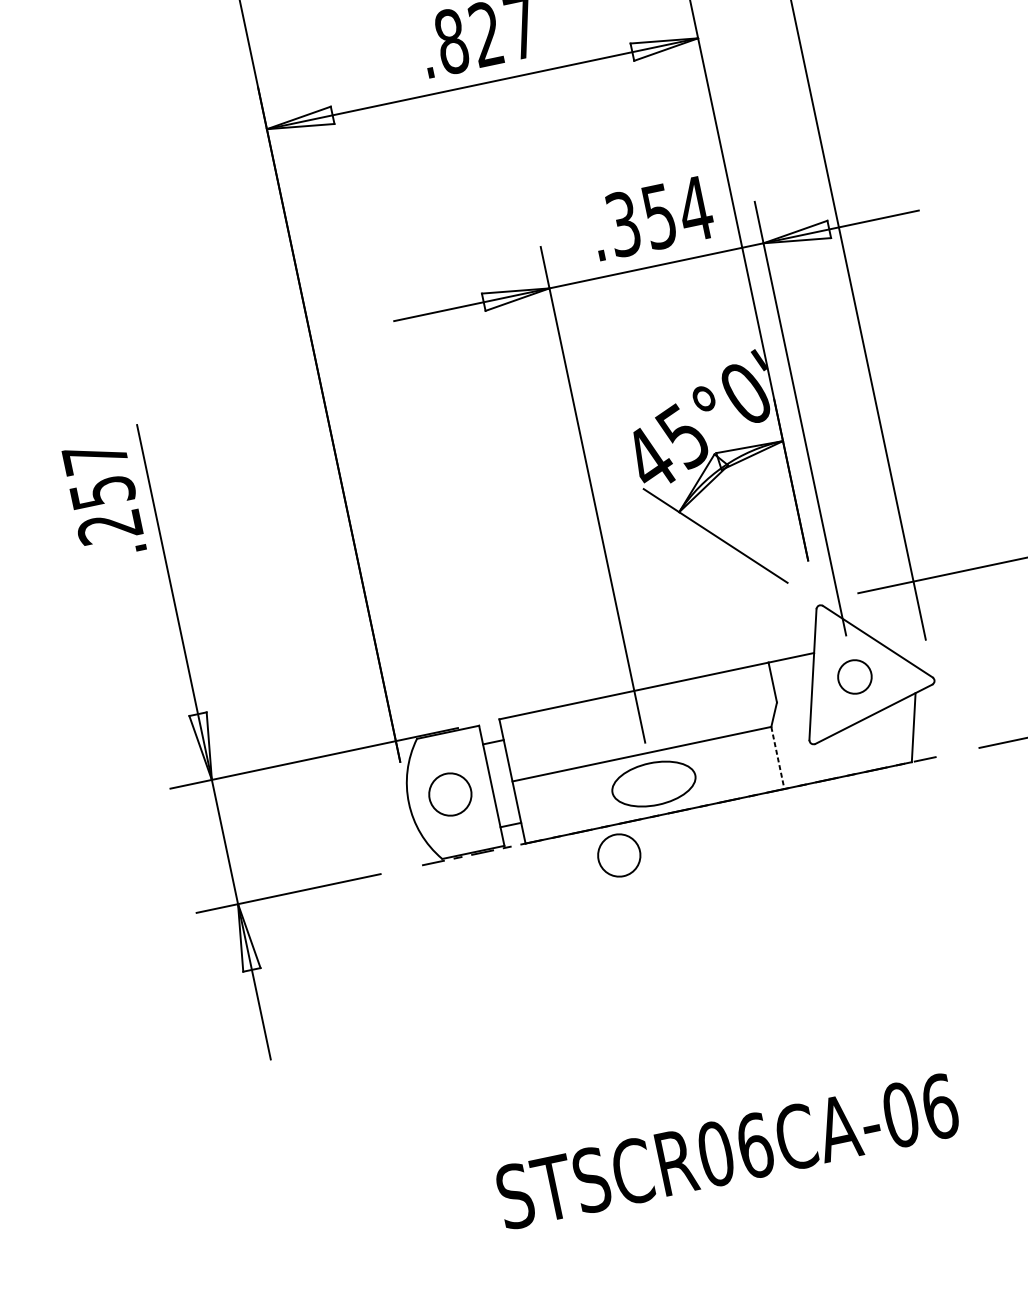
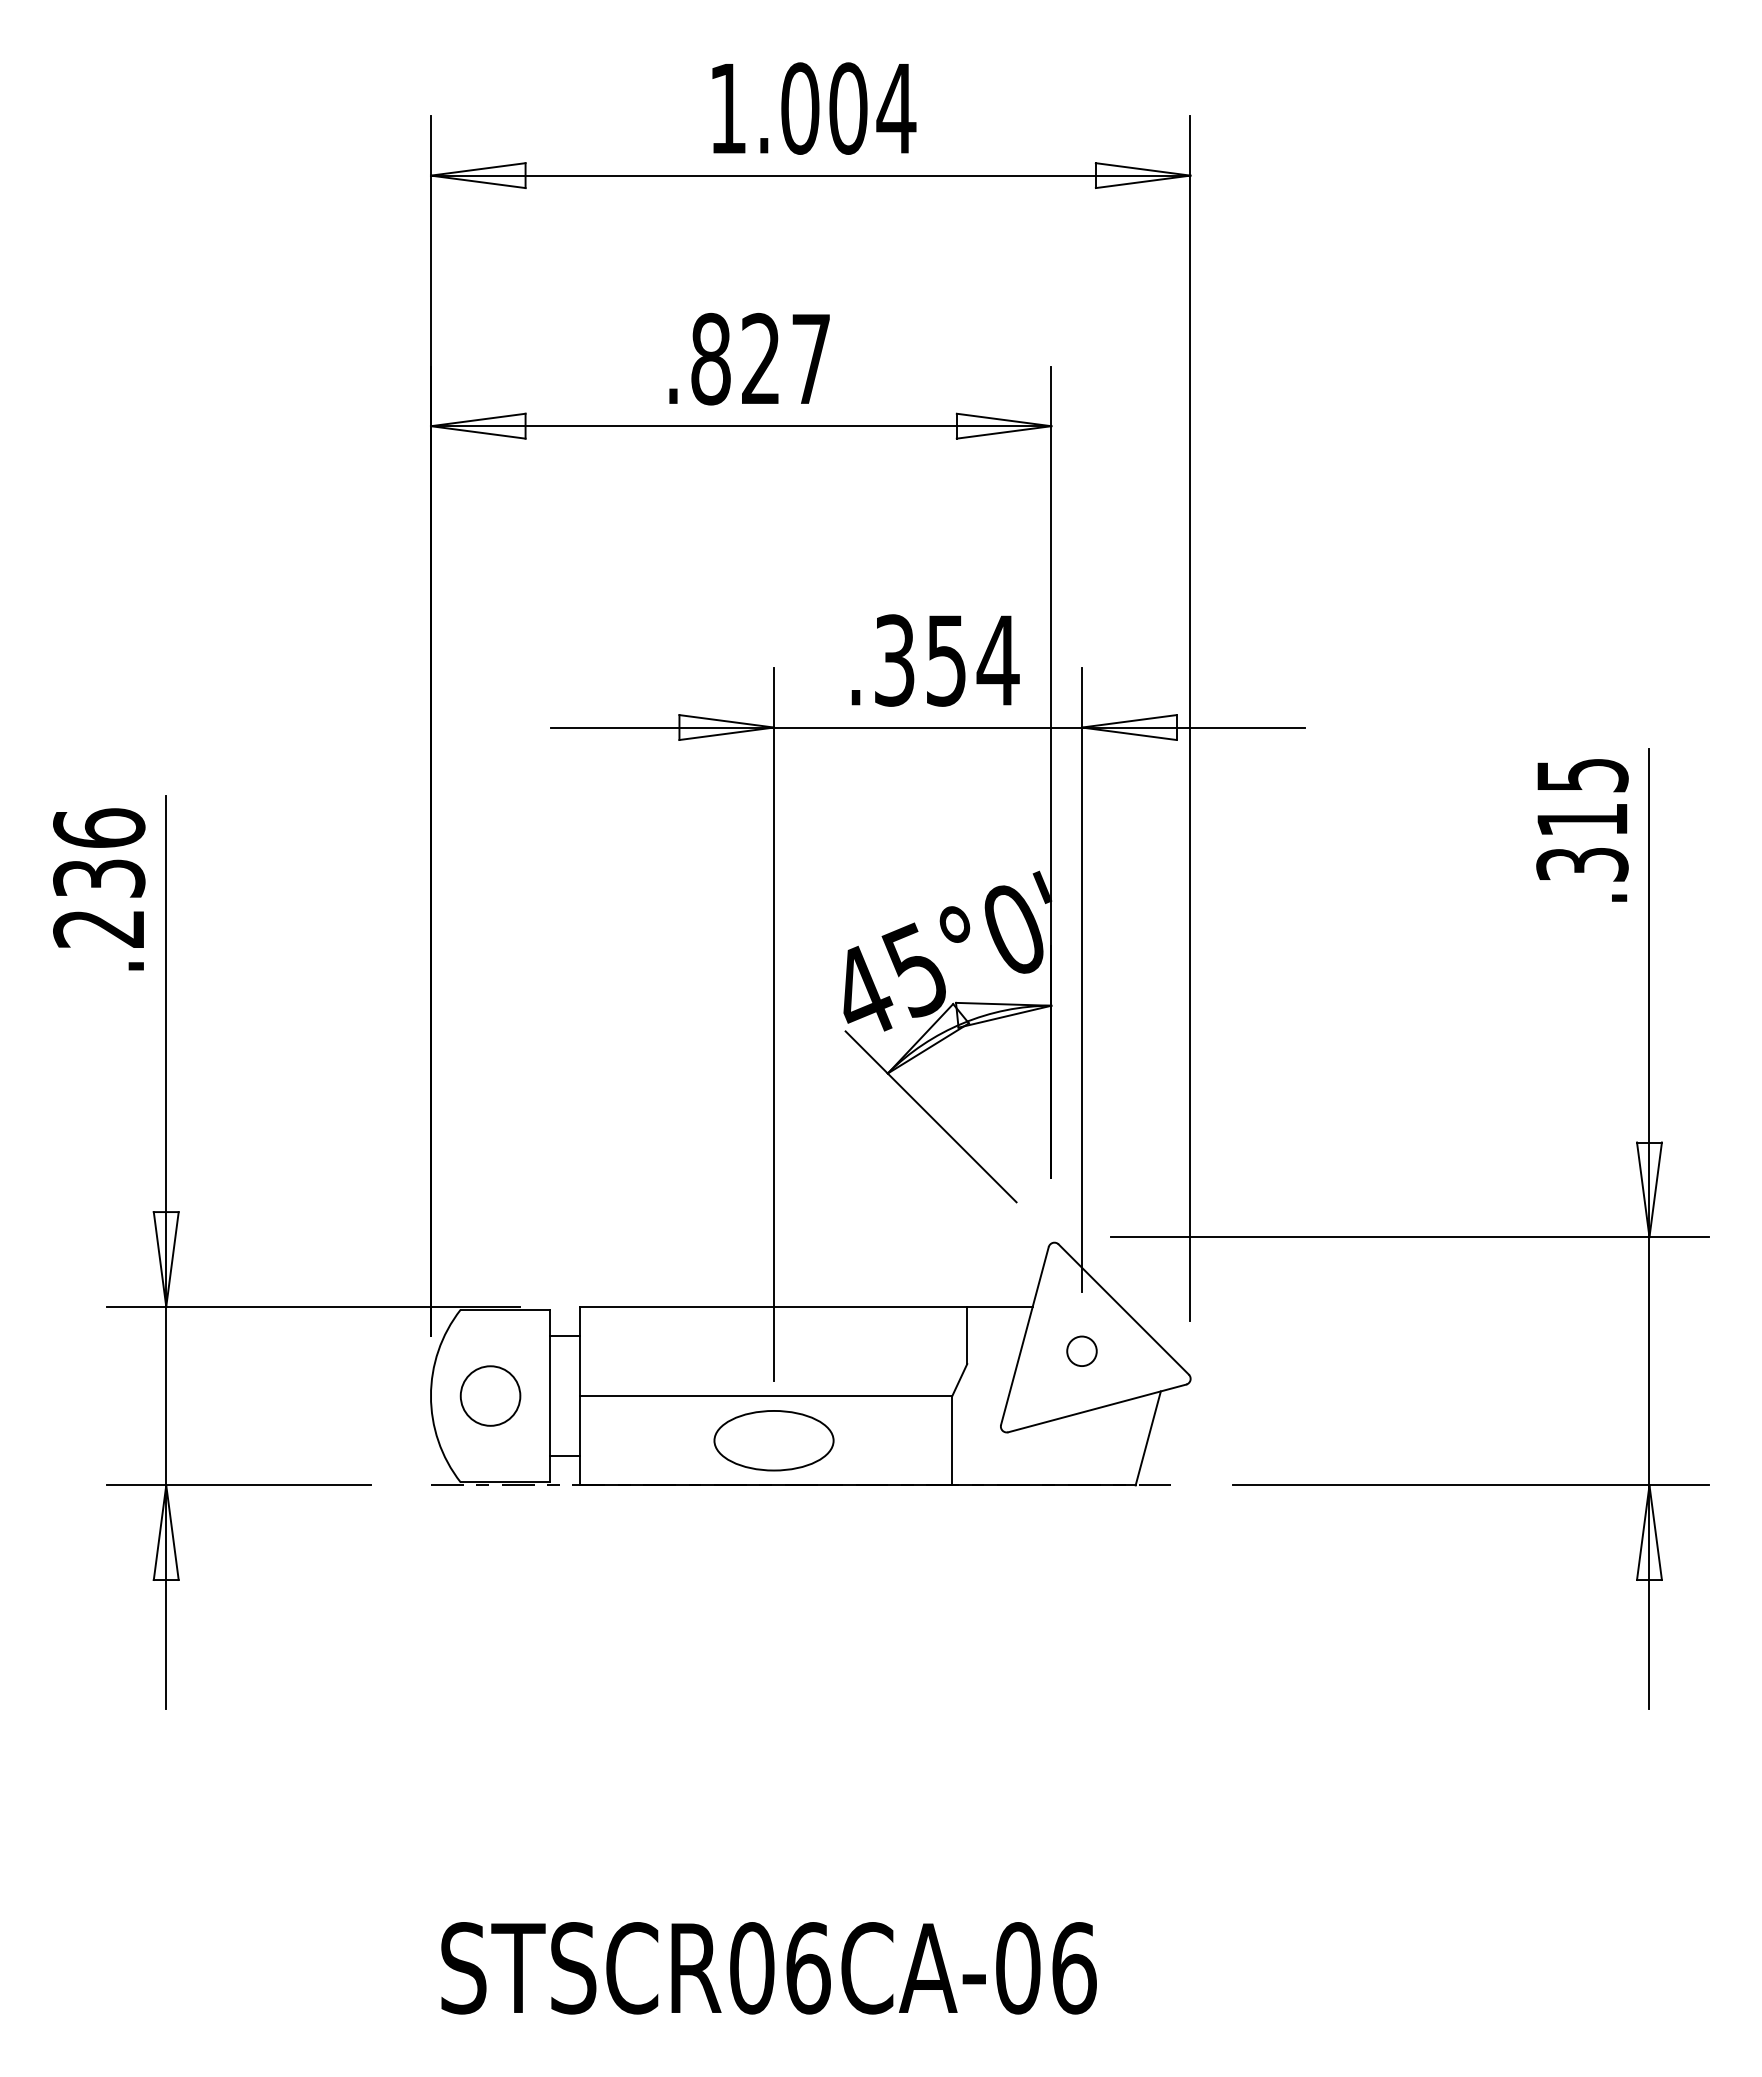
text: (98, 474) -> (99, 852), .257 -> .236
circle: (854, 676) -> (1081, 1350), size x0.62
line: (777, 757) -> (952, 1440), dashed -> solid
circle: (619, 855) -> (705, 1528), removed

